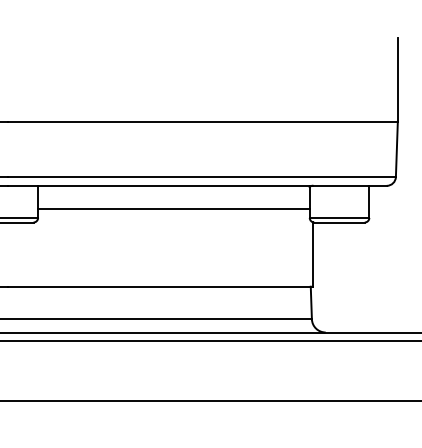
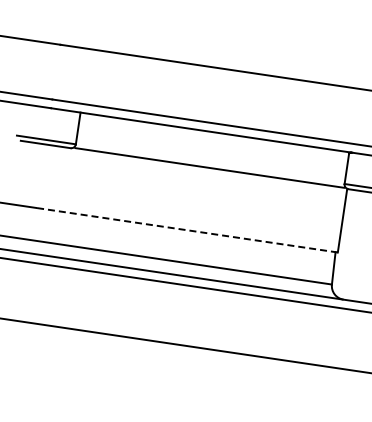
line: (173, 208) -> (209, 167), moved
line: (160, 286) -> (186, 230), solid -> dashed

